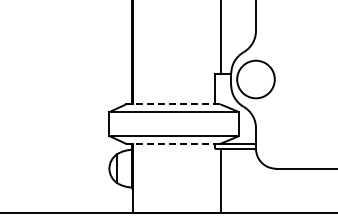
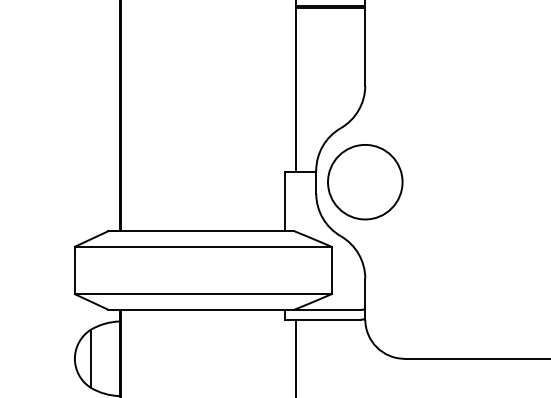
line: (173, 104) -> (201, 231), dashed -> solid
line: (173, 143) -> (201, 308), dashed -> solid

